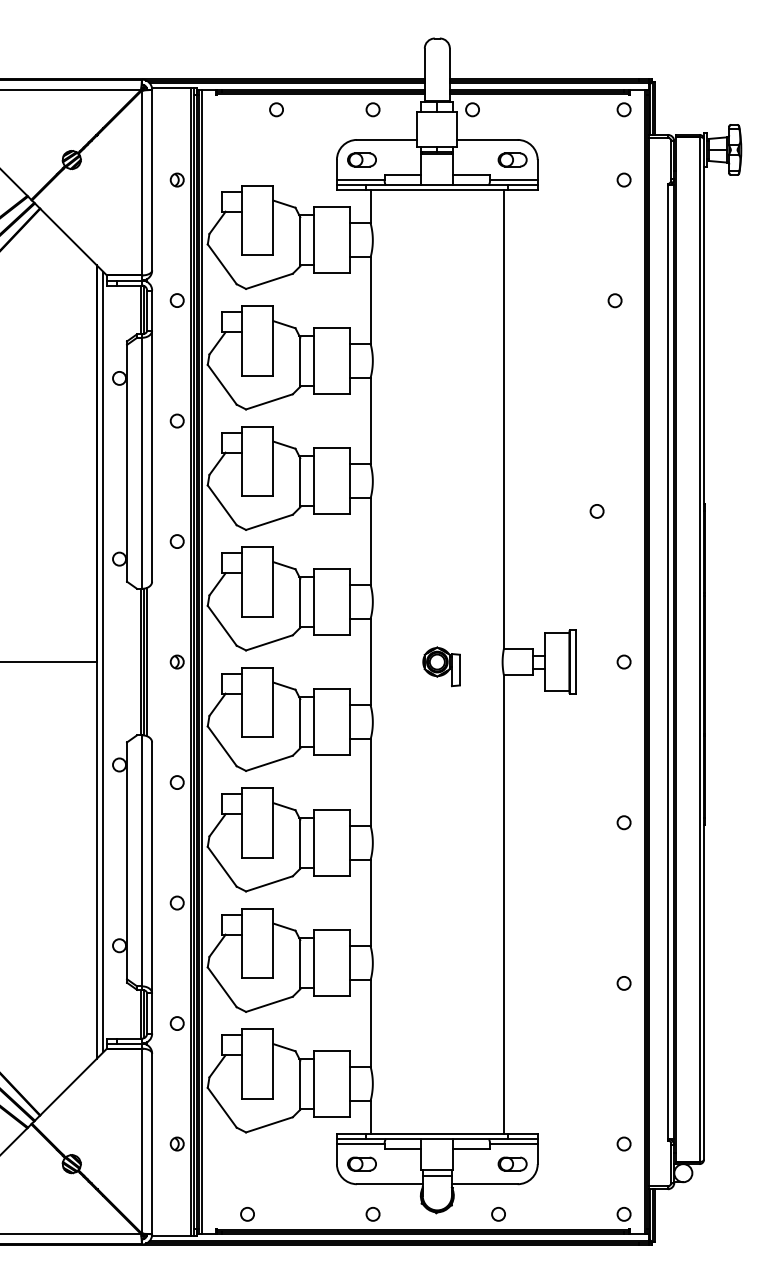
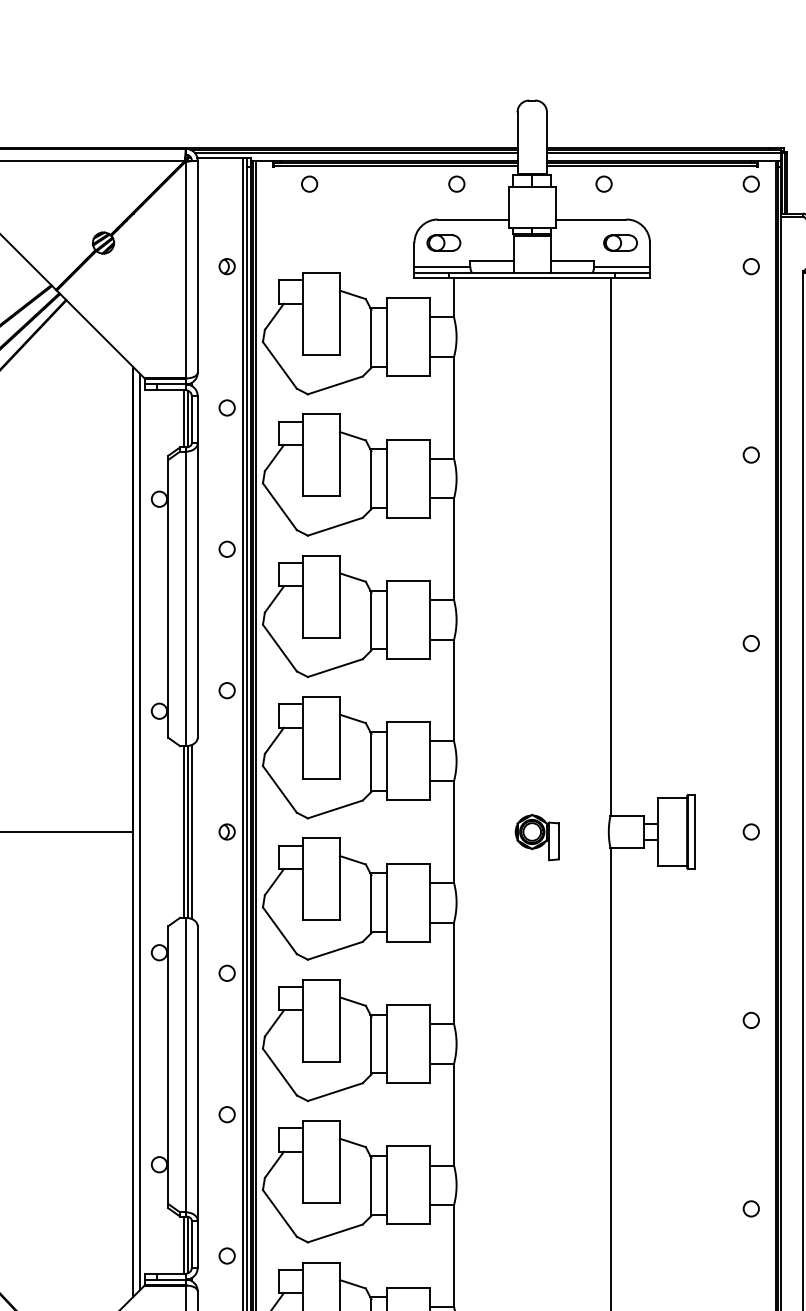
circle: (276, 109) -> (309, 183), moved
circle: (472, 109) -> (603, 183), moved
circle: (614, 300) -> (750, 454), moved
circle: (596, 511) -> (750, 643), moved

